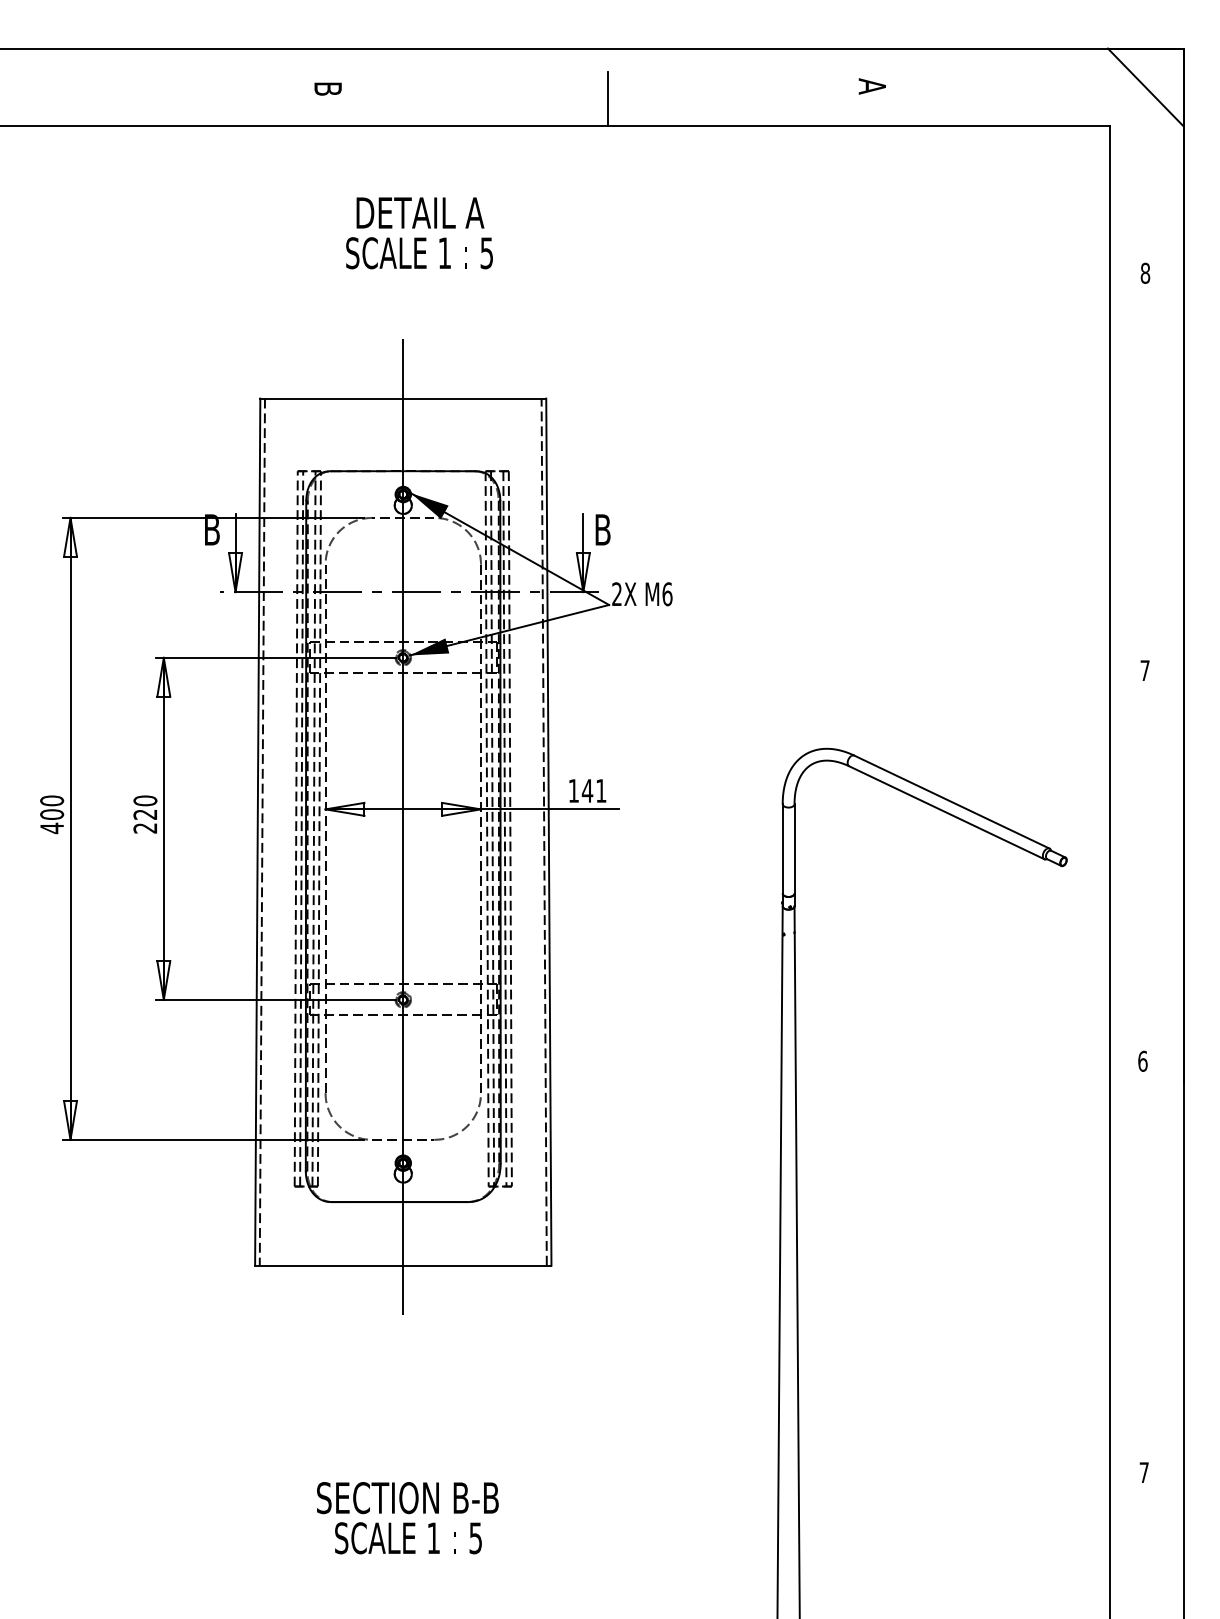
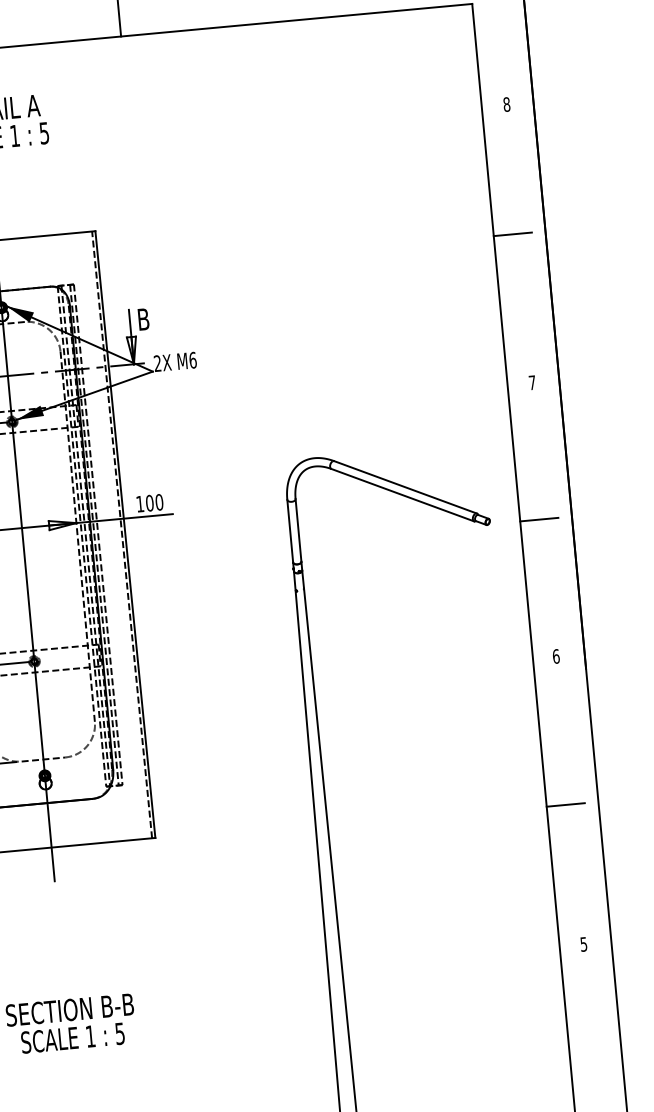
line: (1136, 457) -> (512, 234), added
text: (593, 790) -> (153, 502), 141 -> 100
line: (1136, 865) -> (539, 519), added
line: (1136, 1272) -> (565, 804), added
text: (1143, 1472) -> (583, 944), 7 -> 5

